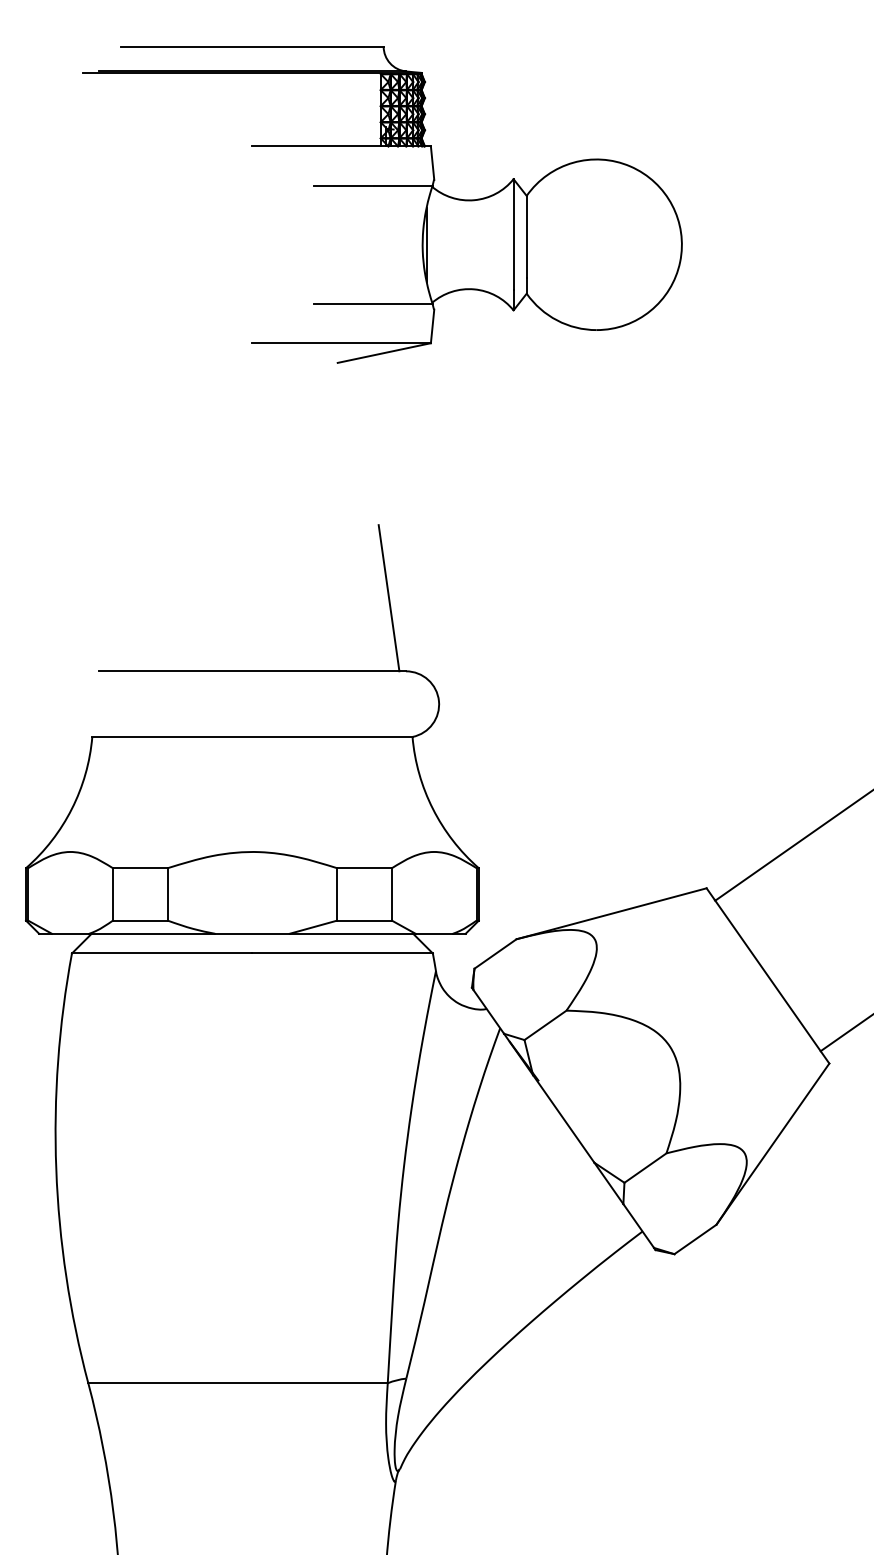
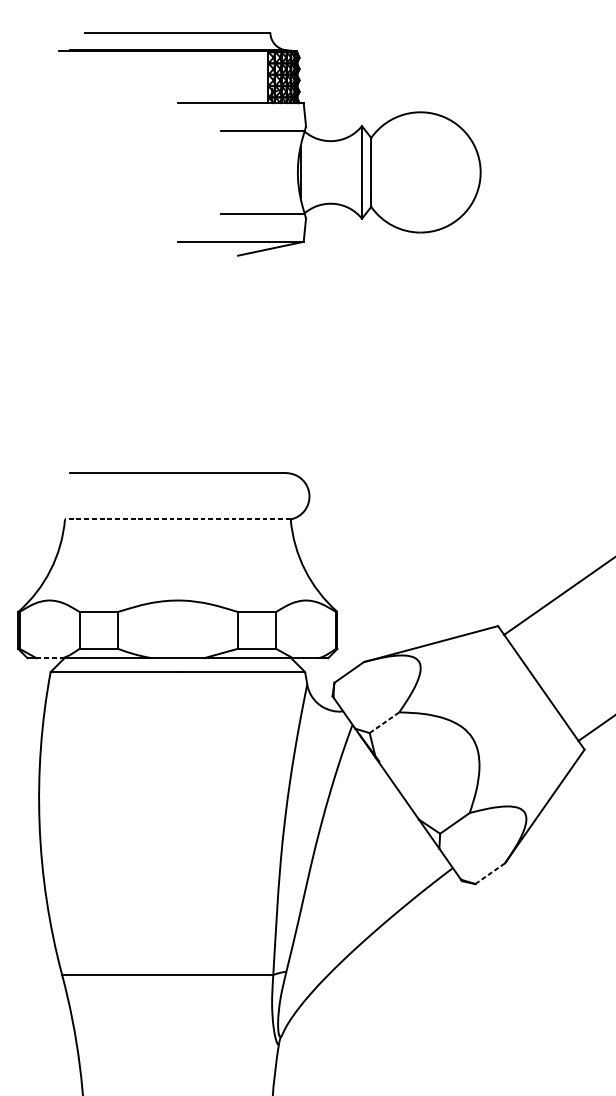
line: (388, 598) -> (273, 421), removed
line: (251, 736) -> (177, 519), solid -> dashed
line: (70, 933) -> (49, 657), solid -> dashed
line: (545, 1025) -> (384, 722), solid -> dashed
line: (695, 1239) -> (490, 873), solid -> dashed

